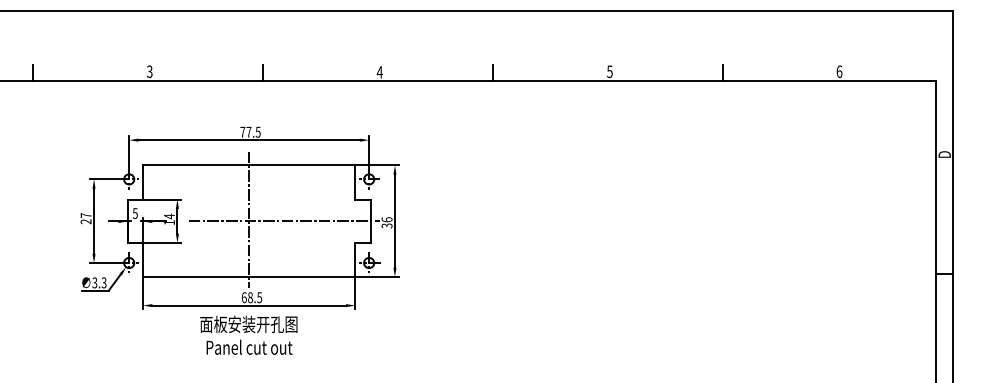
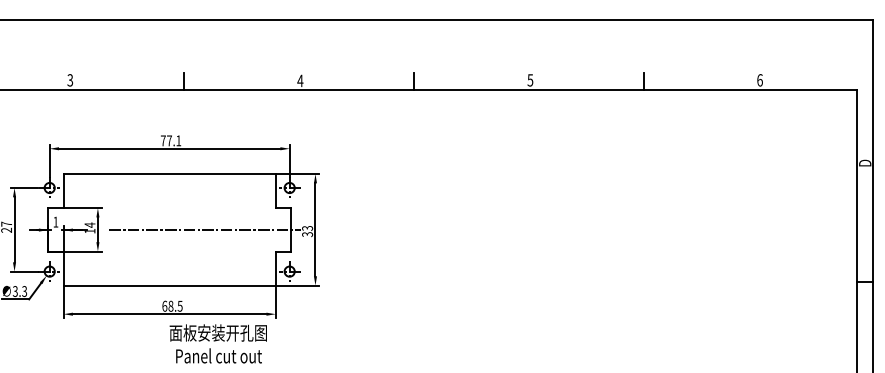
text: (257, 131) -> (178, 140), 77.5 -> 77.1
text: (134, 213) -> (55, 222), 5 -> 1
line: (249, 219) -> (170, 228), removed
text: (386, 219) -> (307, 228), 36 -> 33
text: (248, 334) -> (218, 343), moved

